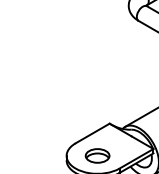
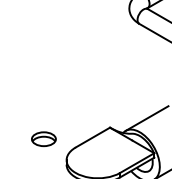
part: (97, 156) -> (43, 139), moved

